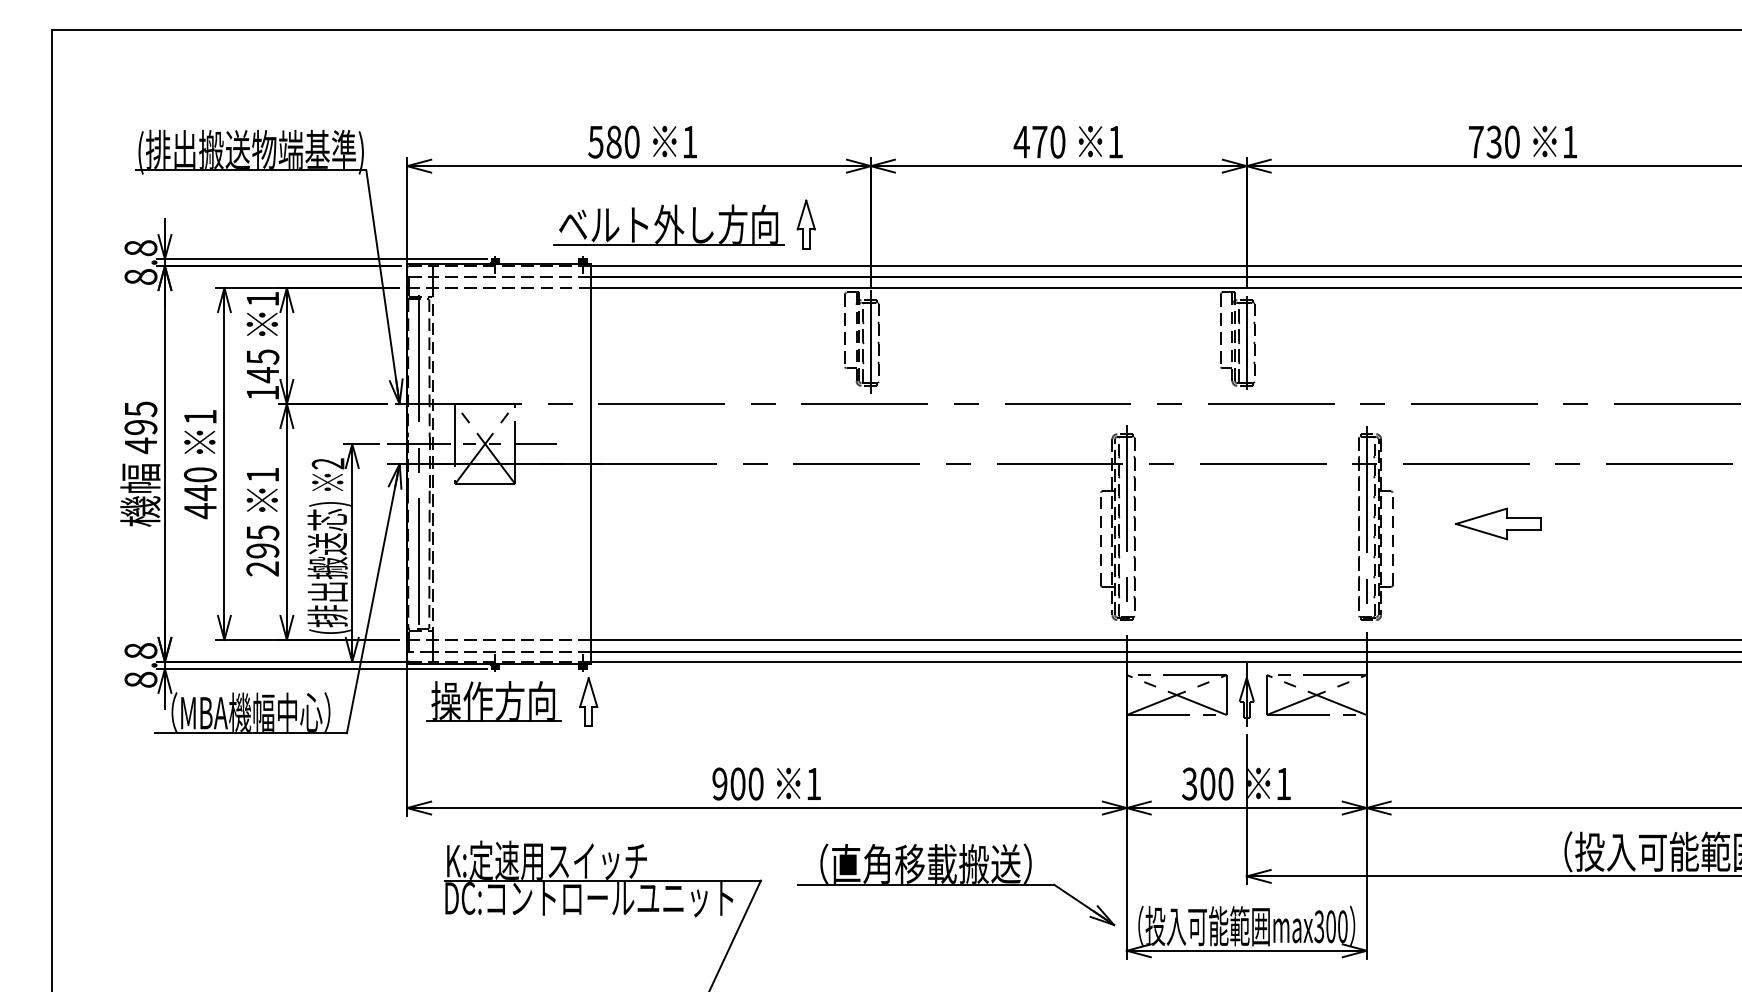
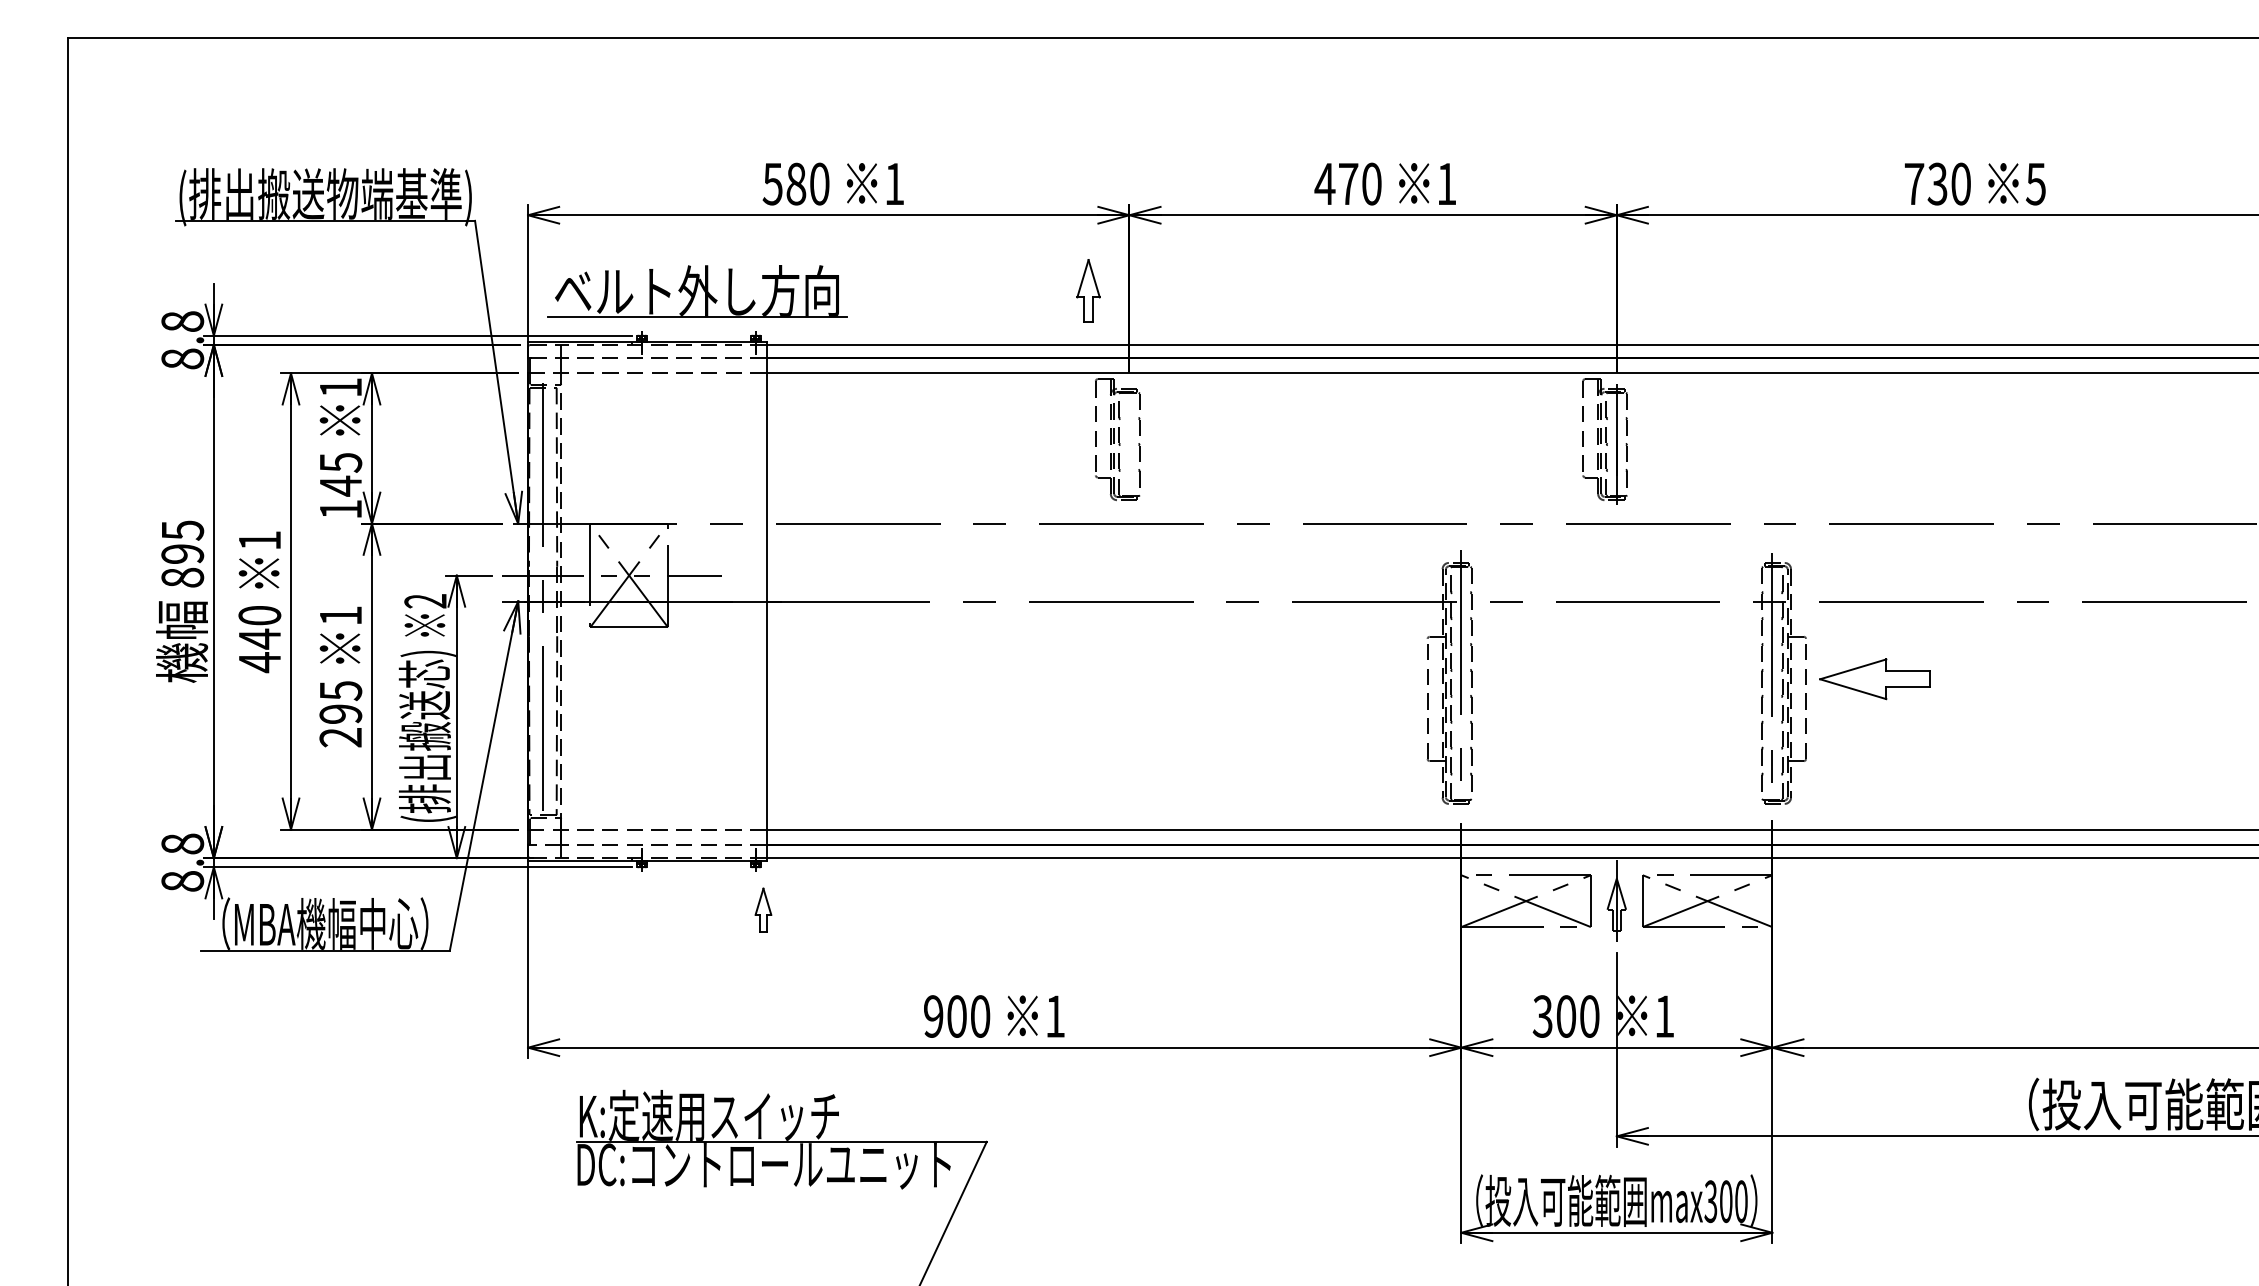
text: (1569, 142) -> (2035, 184), 1 -> 5
part: (668, 224) -> (697, 291), moved
part: (806, 224) -> (1088, 290), moved
line: (871, 342) -> (1129, 443), removed
text: (140, 445) -> (182, 577), 495 -> 895
part: (1497, 524) -> (1874, 679), moved
part: (493, 701) -> (640, 909), removed
part: (588, 702) -> (763, 910), size x0.7
part: (955, 884) -> (1239, 1146), removed

